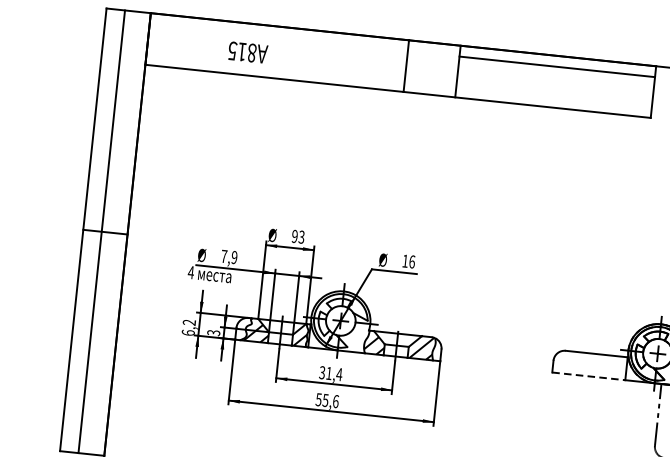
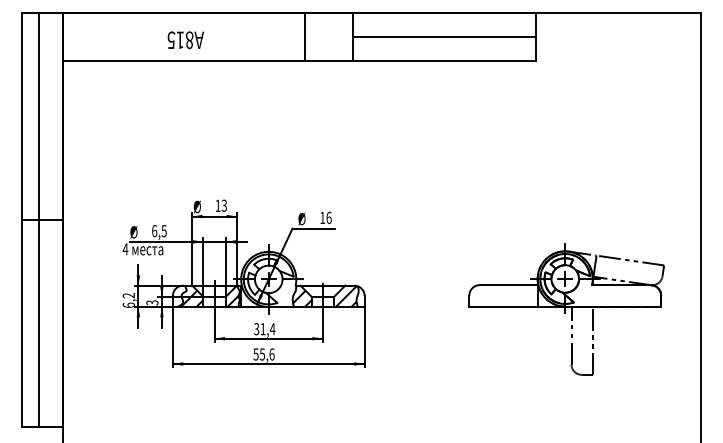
text: (247, 52) -> (185, 40), moved
line: (556, 66) -> (443, 37), moved
text: (294, 236) -> (217, 205), 93 -> 13
text: (229, 257) -> (159, 231), 7,9 -> 6,5
line: (589, 376) -> (504, 306), dashed -> solid

